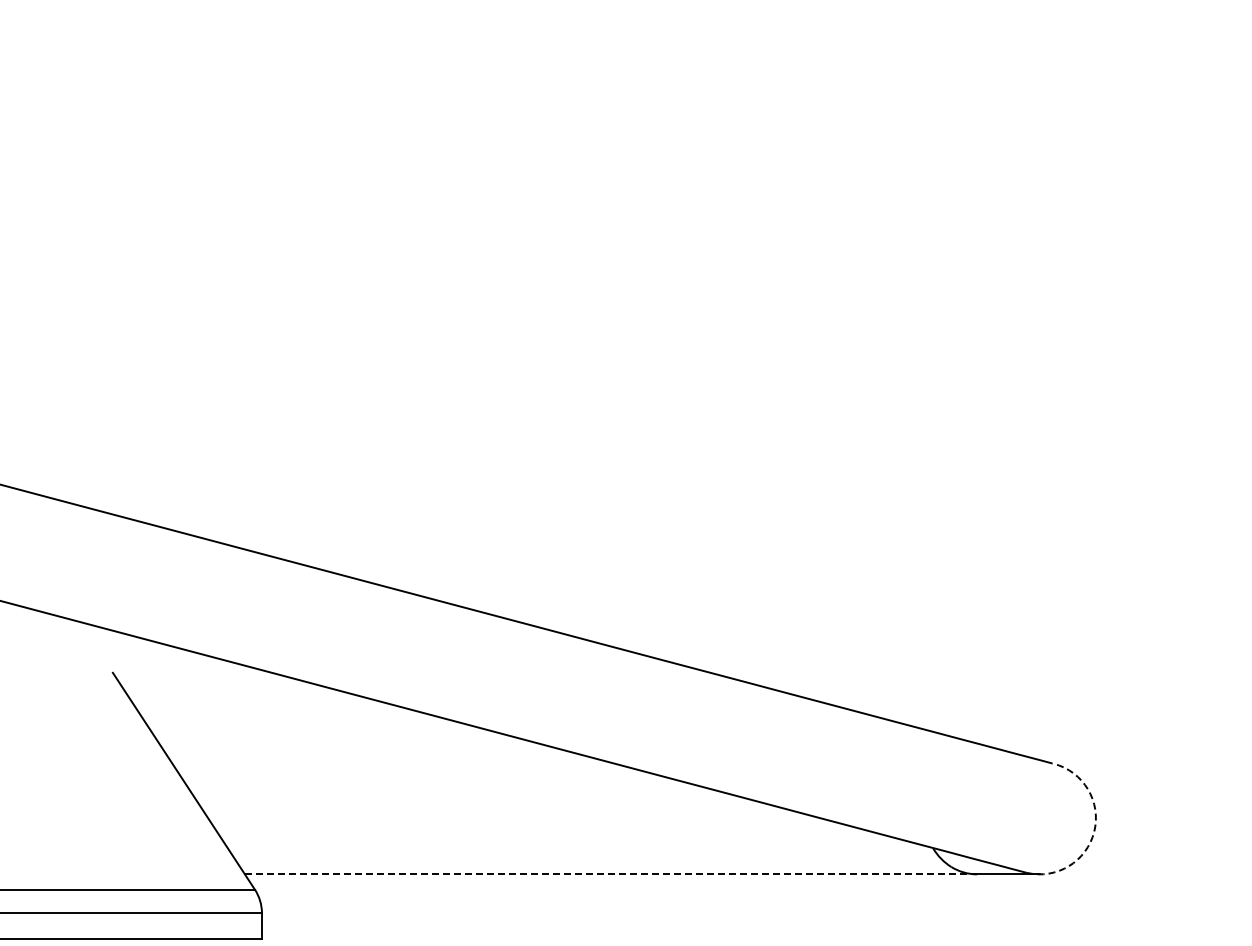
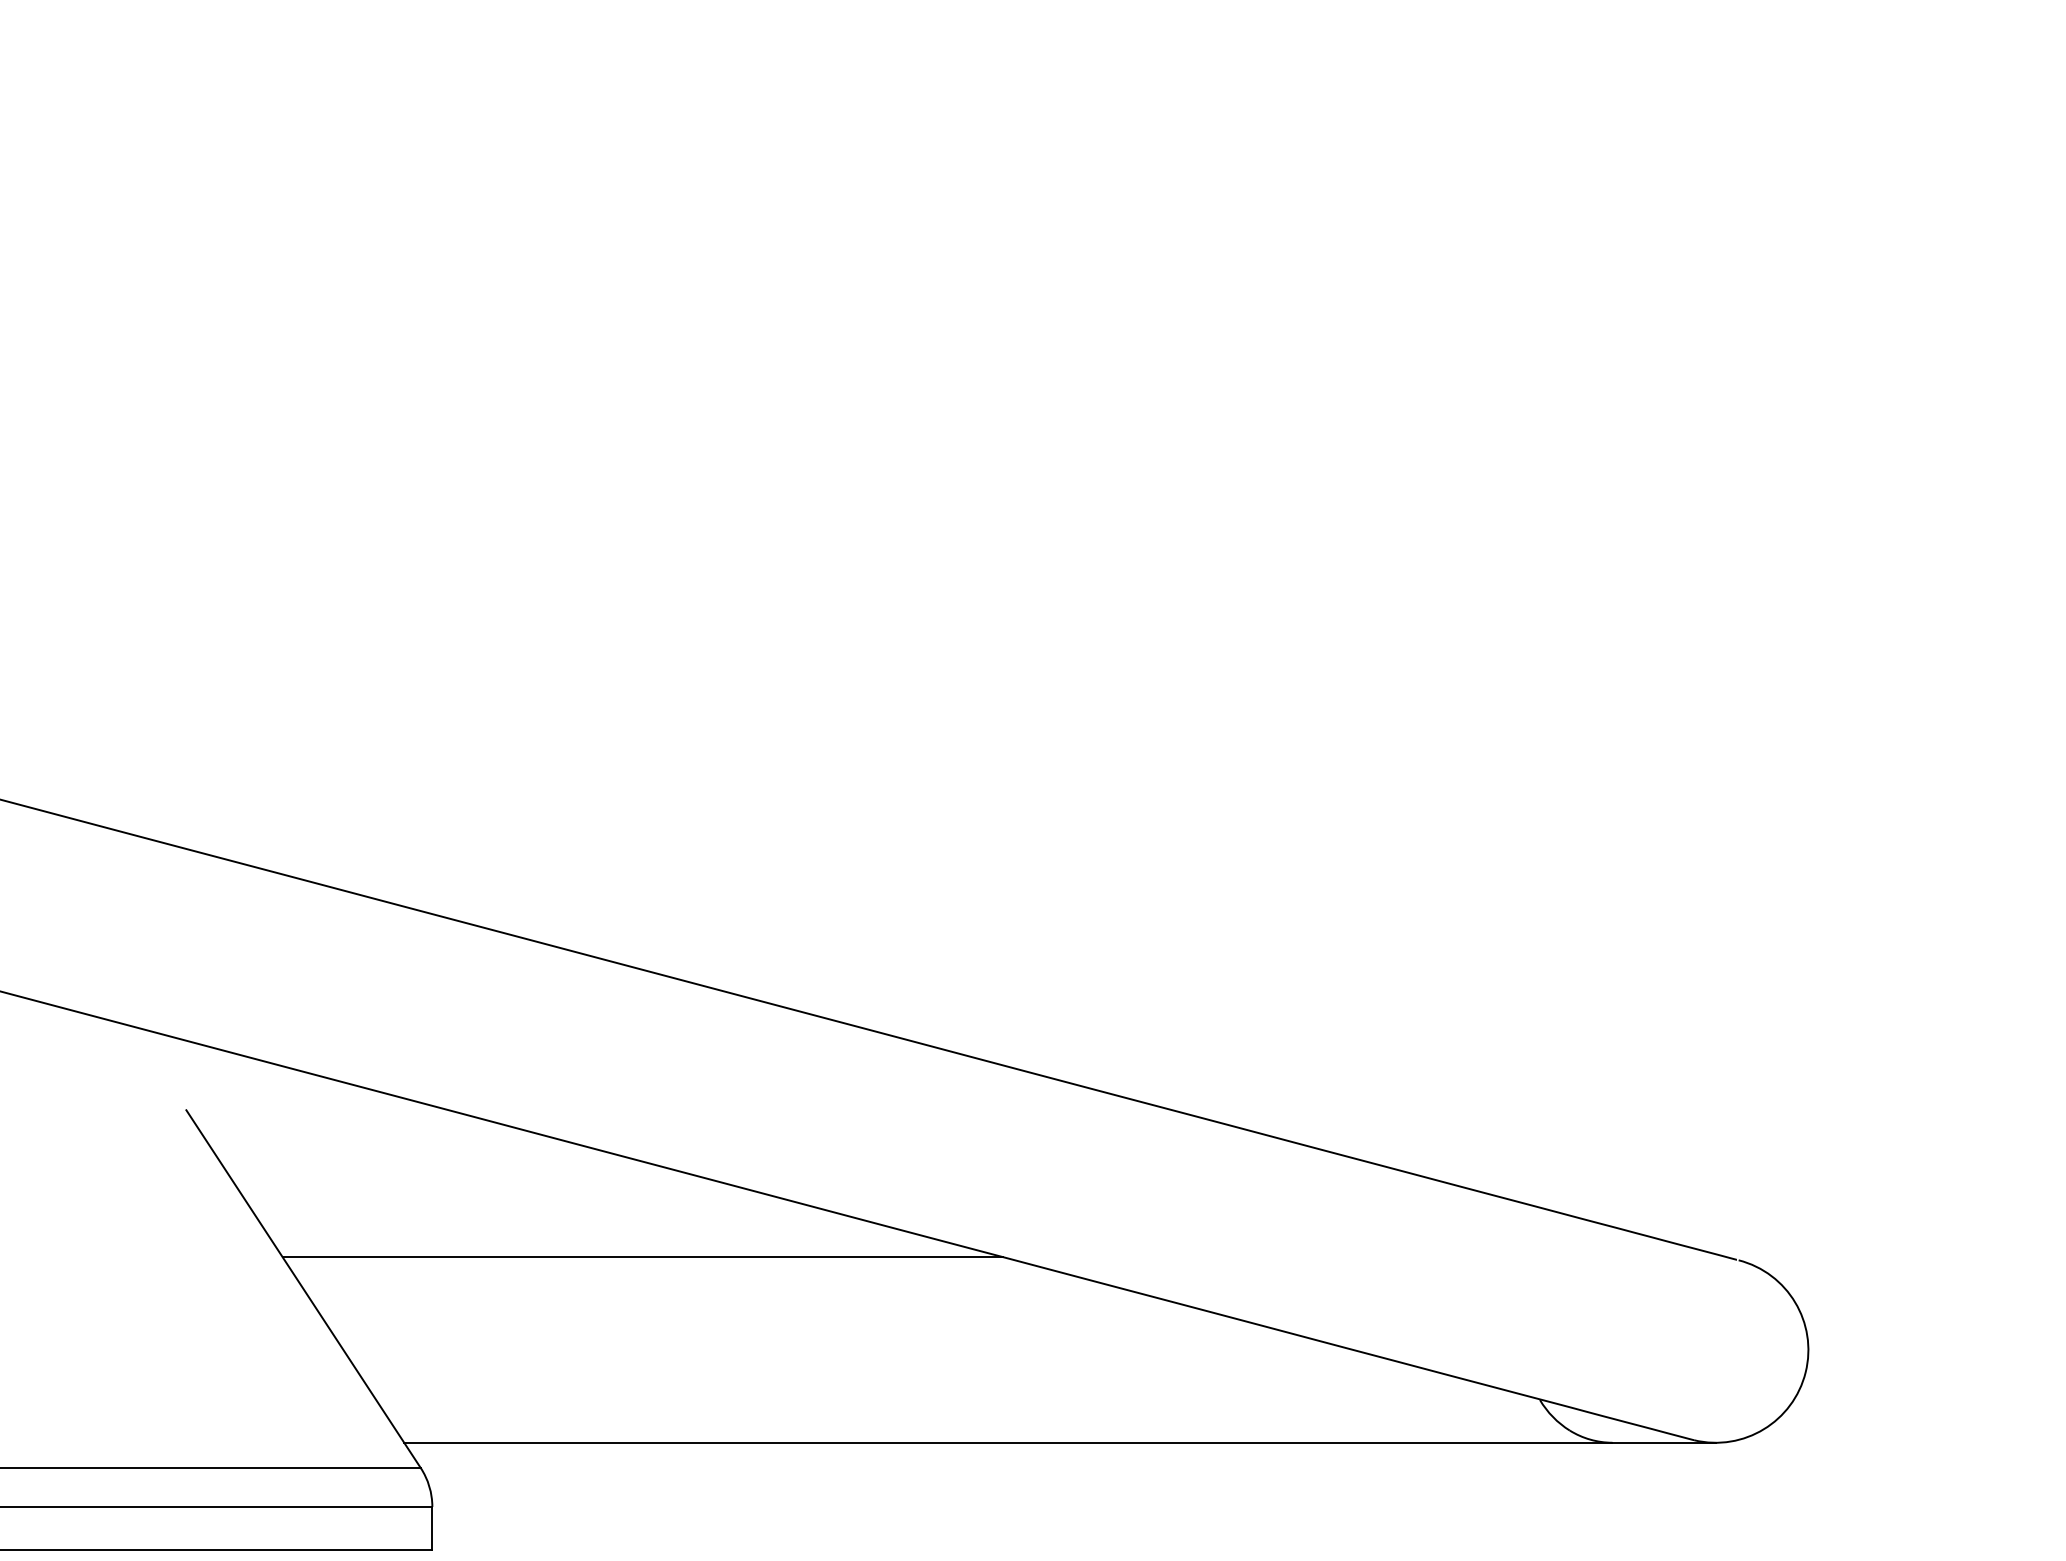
line: (389, 762) -> (642, 1258), added
arc: (1094, 831) -> (1806, 1372), dashed -> solid
line: (611, 874) -> (1009, 1442), dashed -> solid

